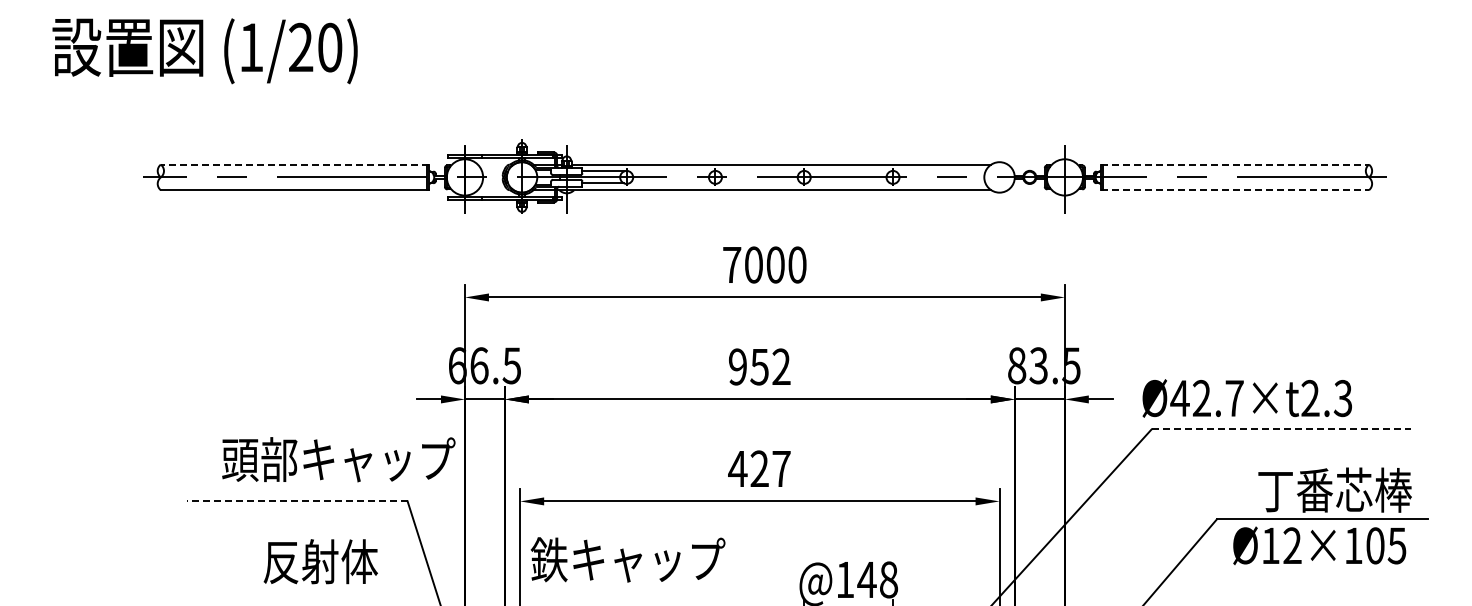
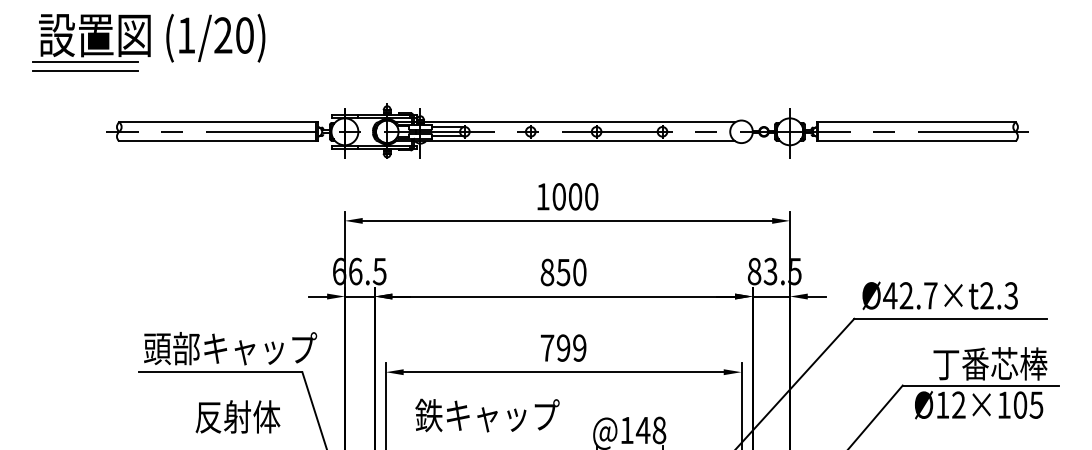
line: (114, 83) -> (84, 62), added
line: (114, 95) -> (84, 71), added
line: (294, 164) -> (218, 122), dashed -> solid
line: (1235, 164) -> (916, 122), dashed -> solid
line: (1235, 190) -> (916, 141), dashed -> solid
text: (732, 264) -> (543, 196), 7000 -> 1000
text: (759, 366) -> (563, 272), 952 -> 850
text: (1246, 398) -> (939, 295), moved
line: (1281, 429) -> (950, 318), dashed -> solid
text: (338, 459) -> (230, 348), moved
text: (759, 468) -> (563, 347), 427 -> 799
line: (296, 501) -> (219, 372), dashed -> solid
text: (627, 559) -> (487, 415), moved

